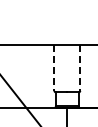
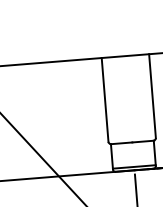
line: (54, 68) -> (105, 100), dashed -> solid
line: (80, 68) -> (152, 96), dashed -> solid

